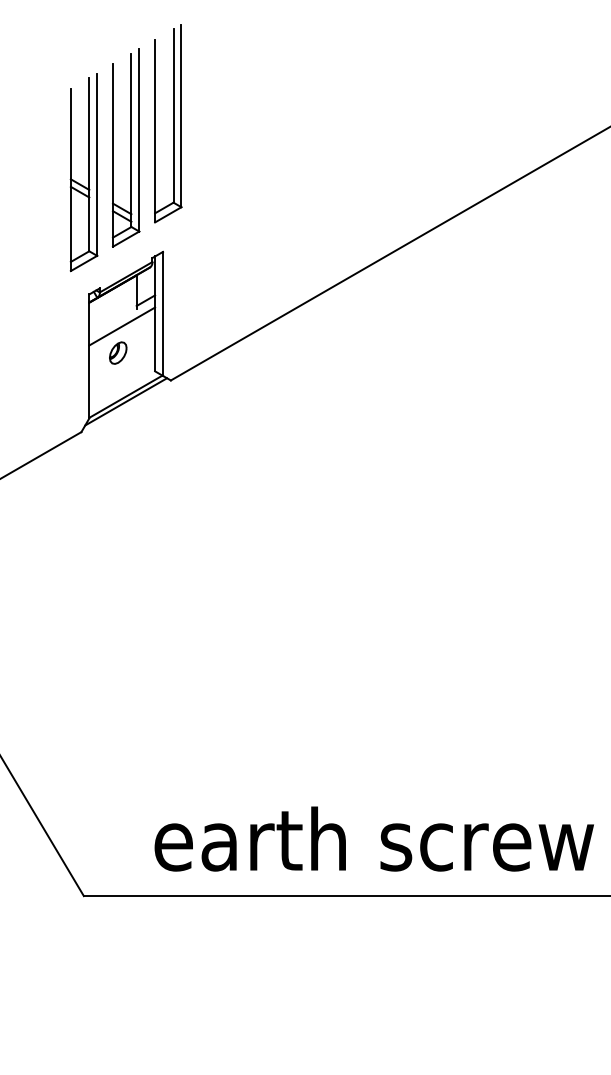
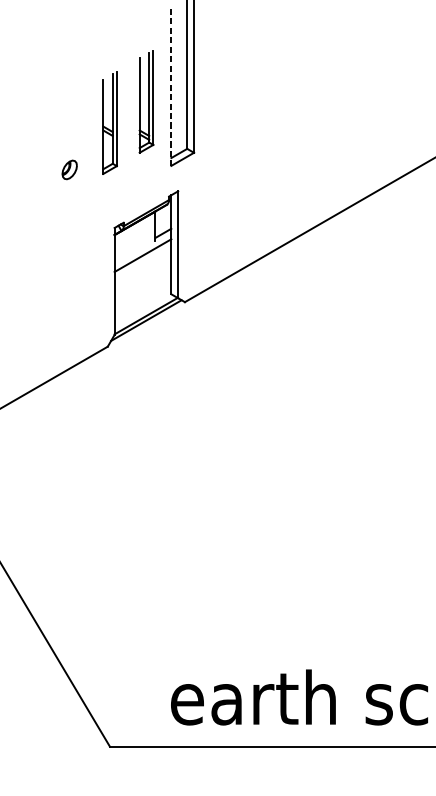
line: (155, 131) -> (171, 87), solid -> dashed
part: (126, 147) -> (146, 101), size x0.6
part: (83, 172) -> (109, 122), size x0.6
part: (118, 352) -> (69, 169), moved

